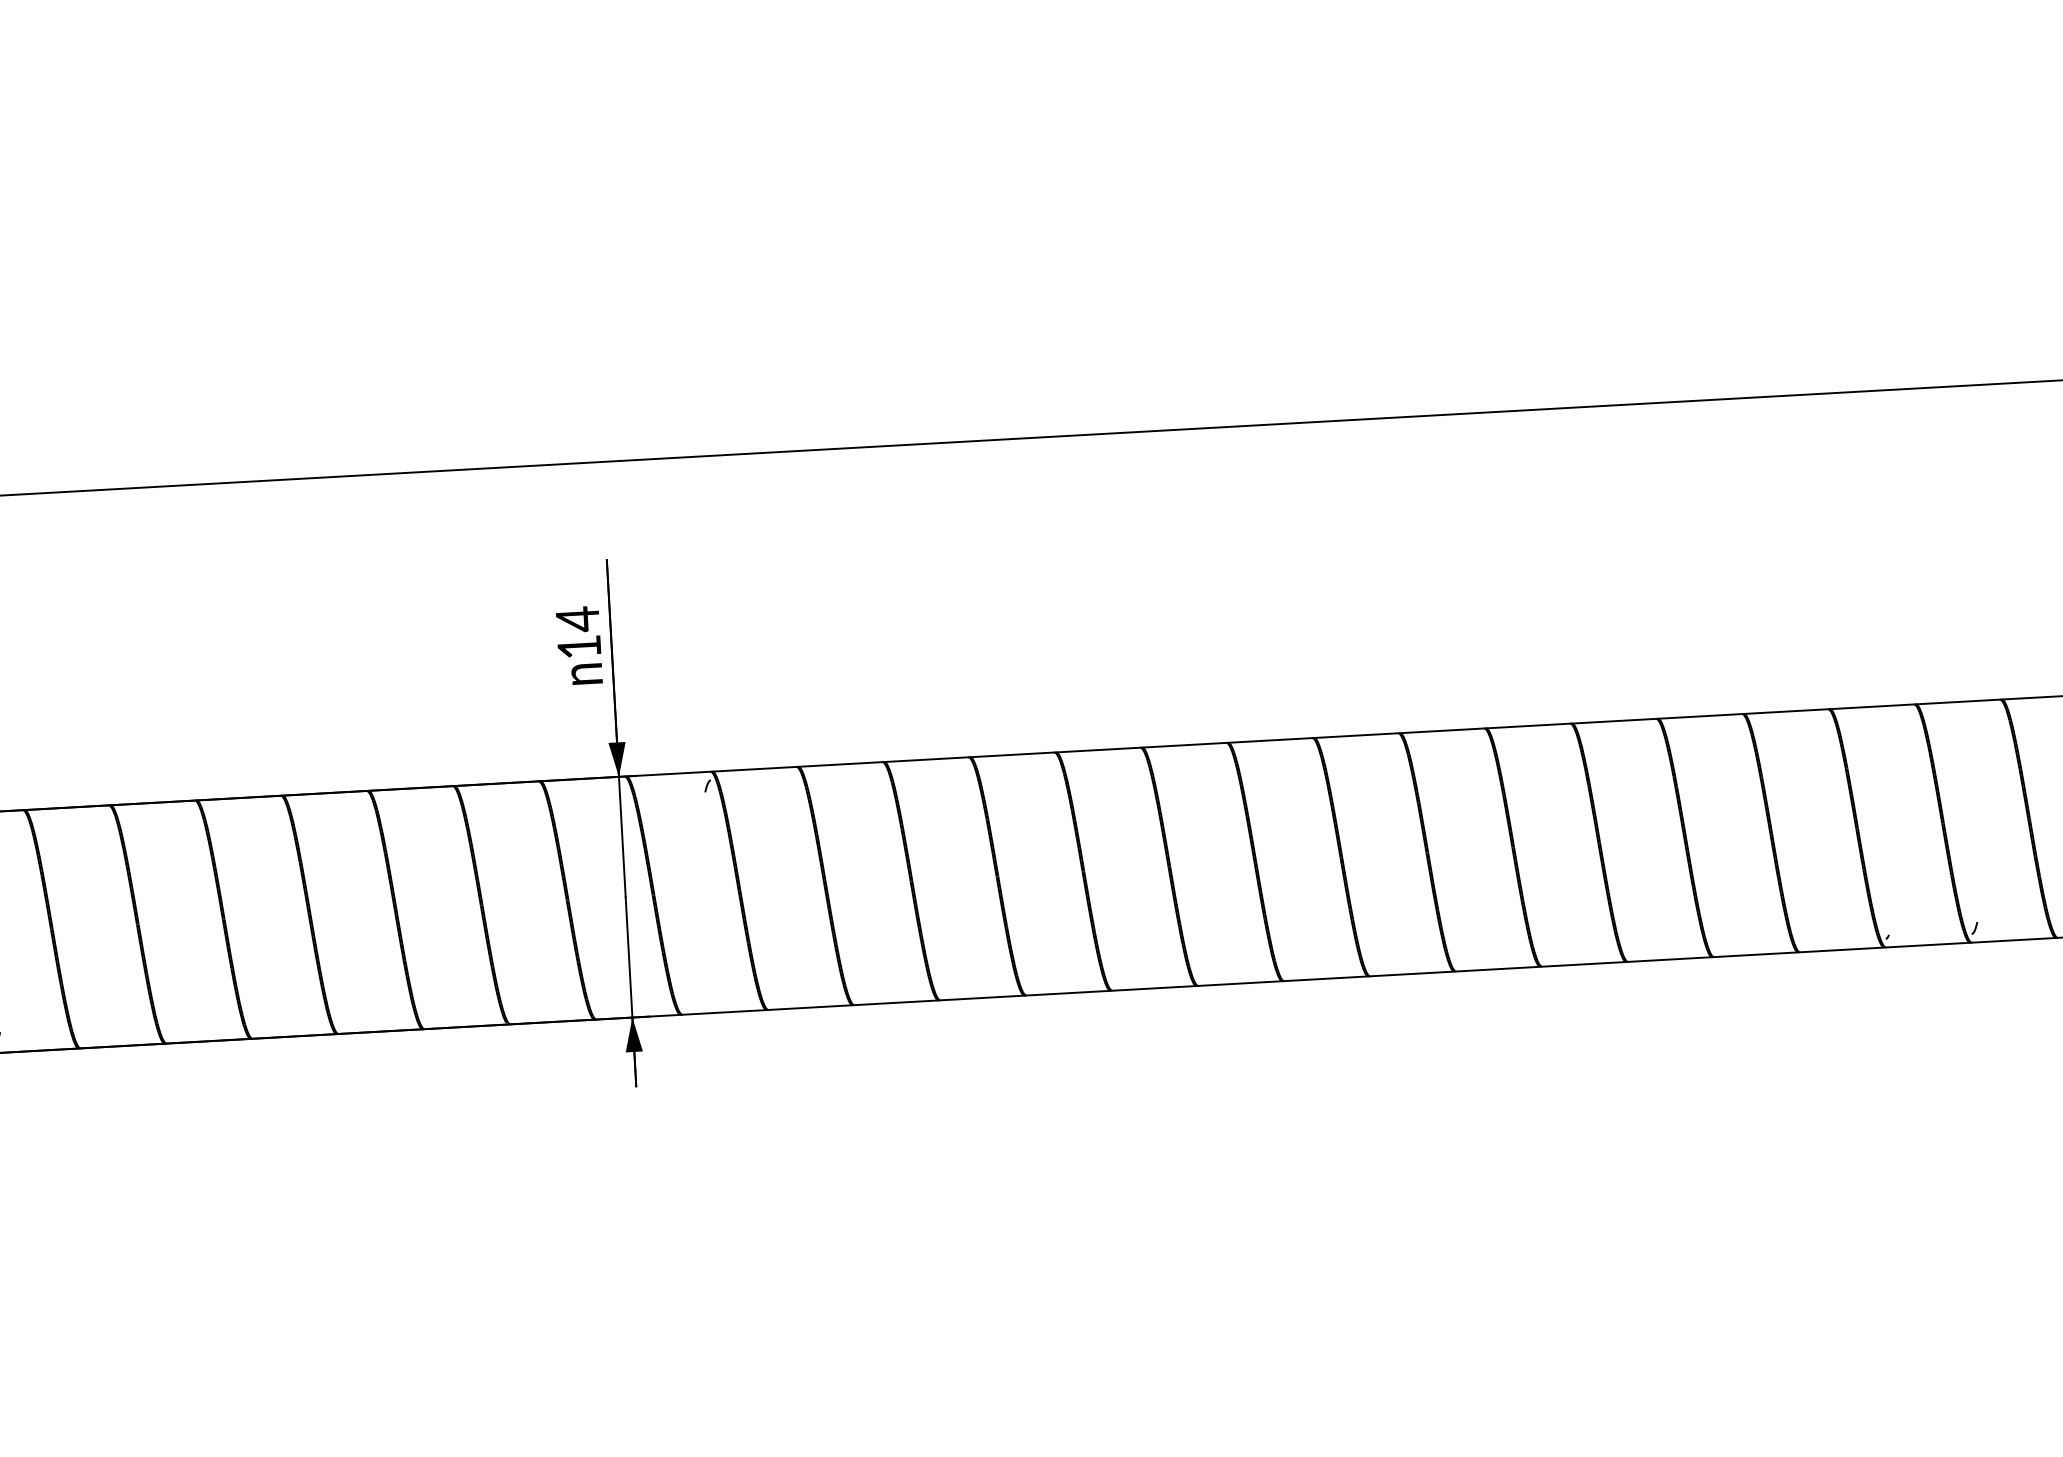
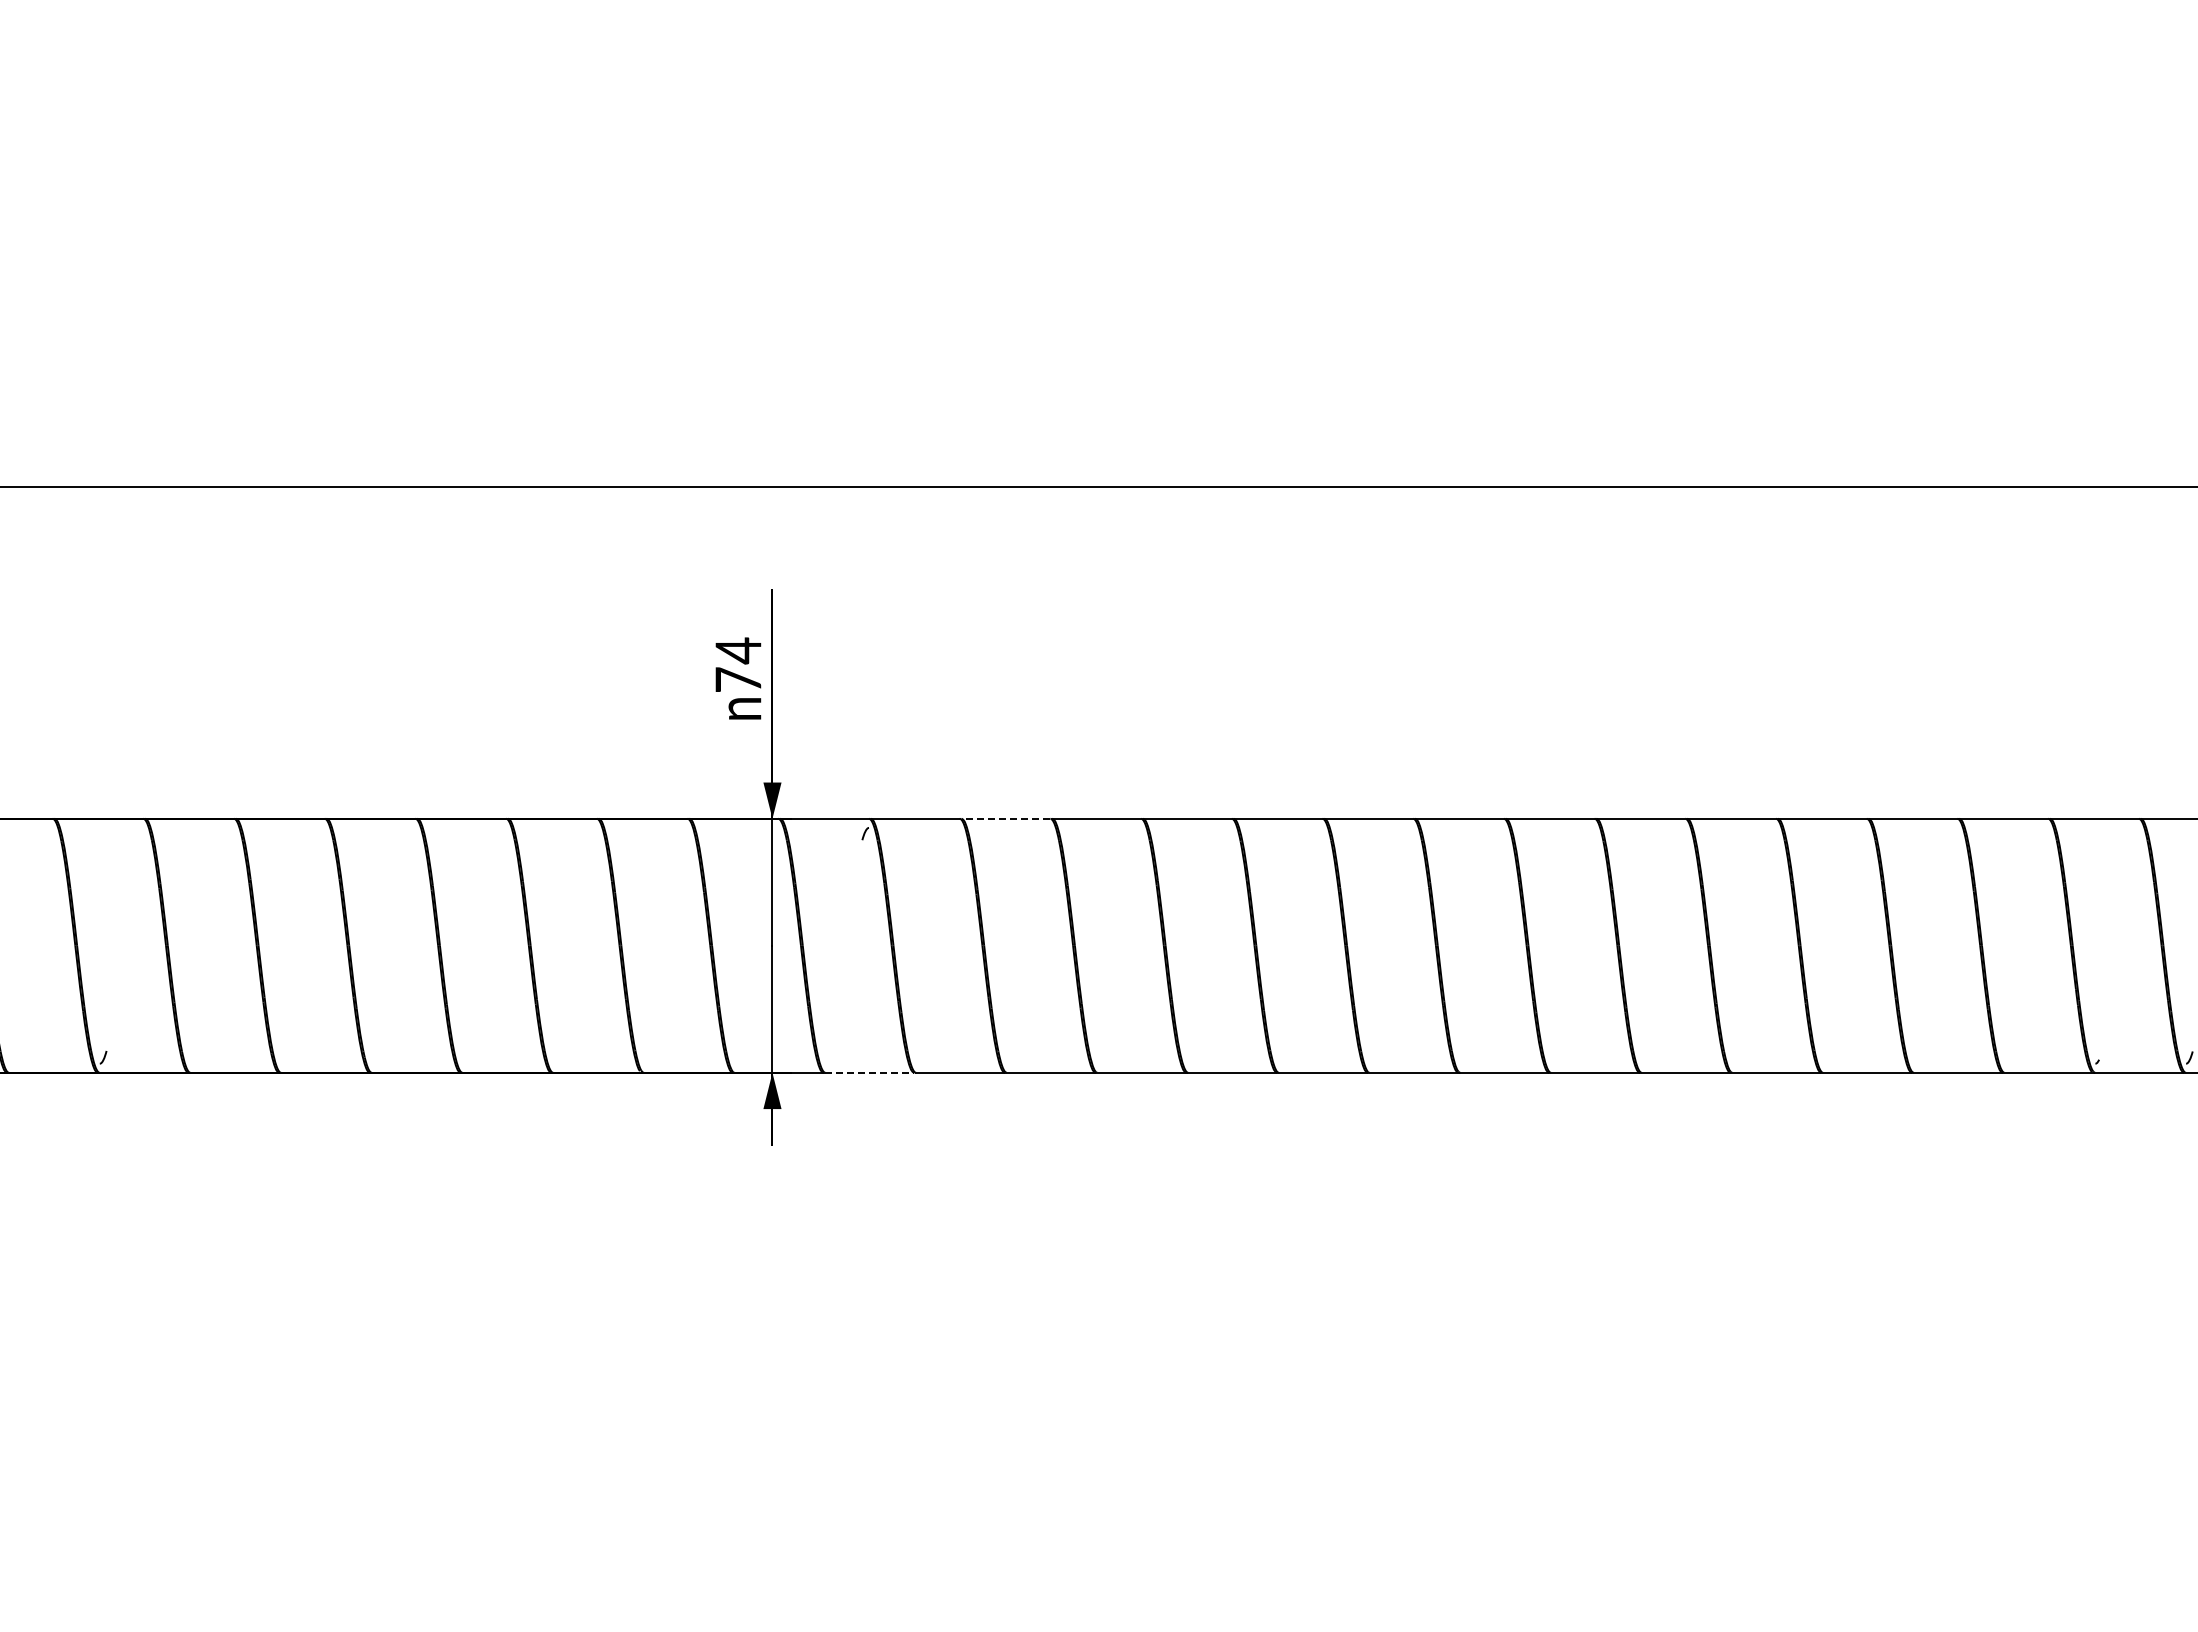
text: (579, 646) -> (738, 679), 14 -> 74
line: (839, 764) -> (1005, 818), solid -> dashed
line: (725, 1012) -> (870, 1072), solid -> dashed

